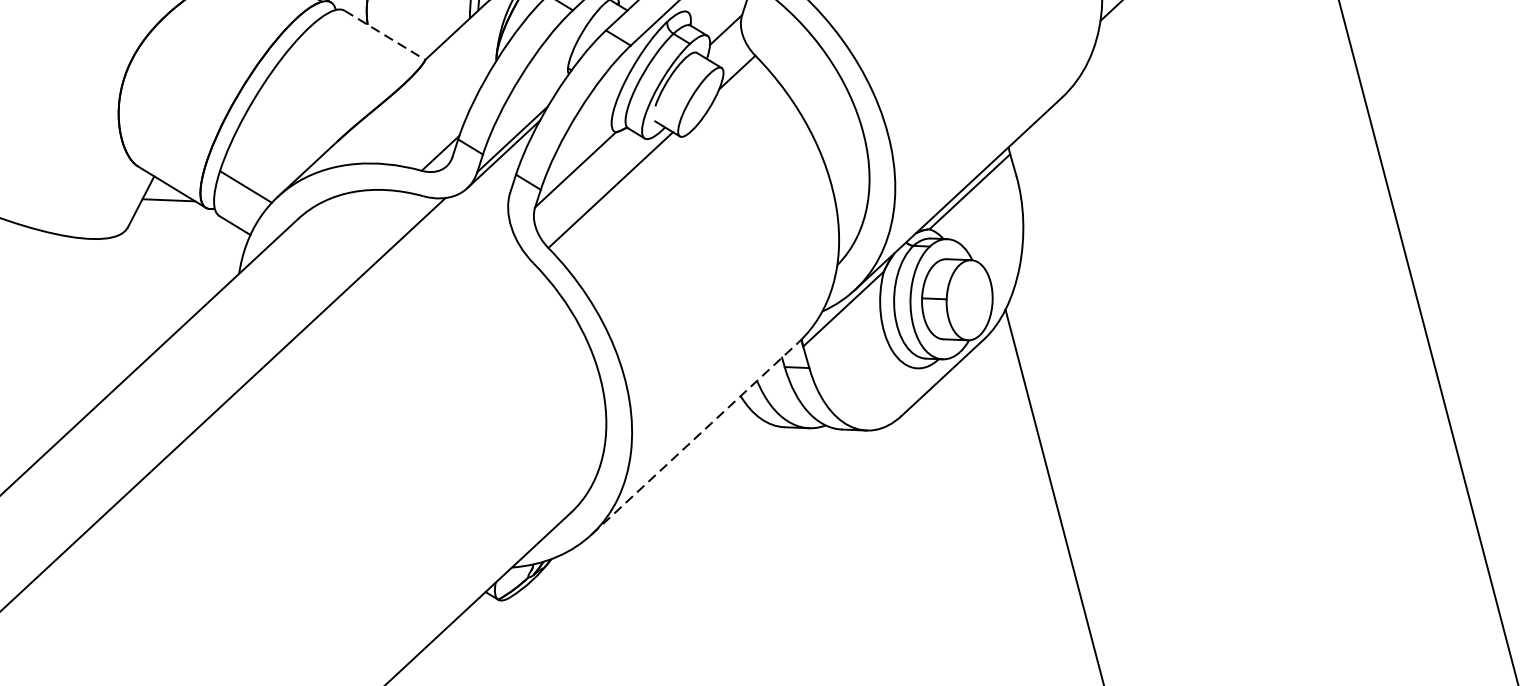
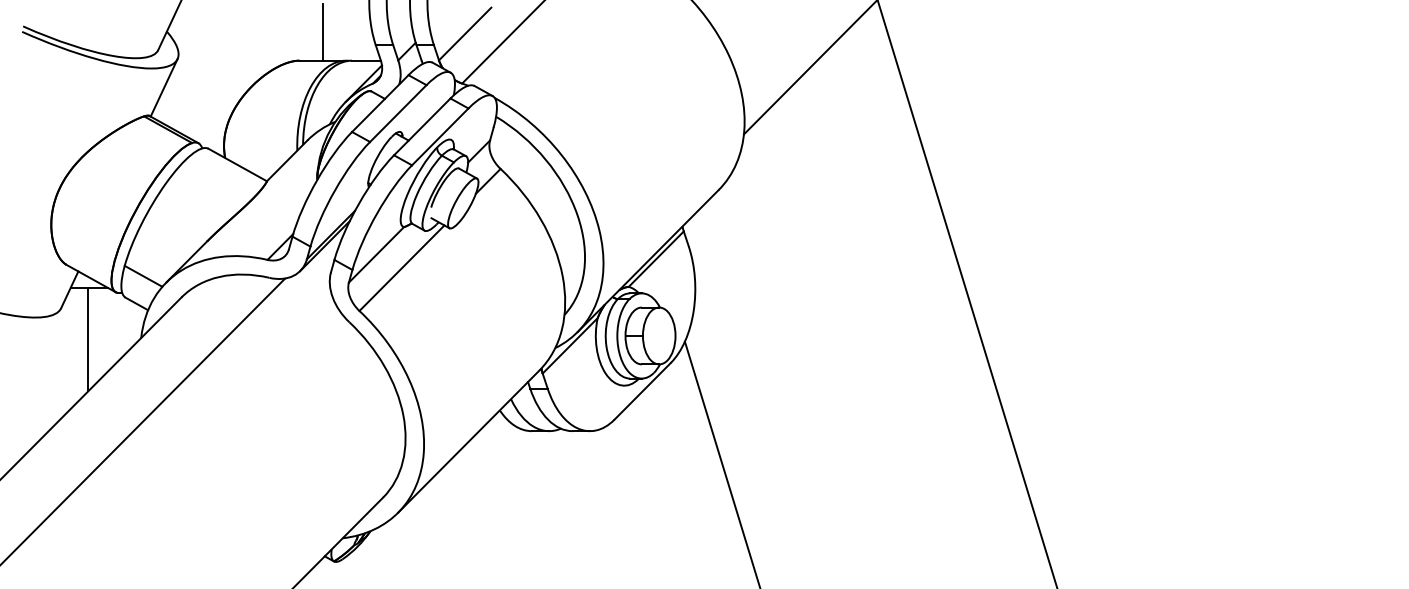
line: (386, 36) -> (238, 165), dashed -> solid
line: (164, 272) -> (88, 339), added
line: (696, 438) -> (469, 441), dashed -> solid

